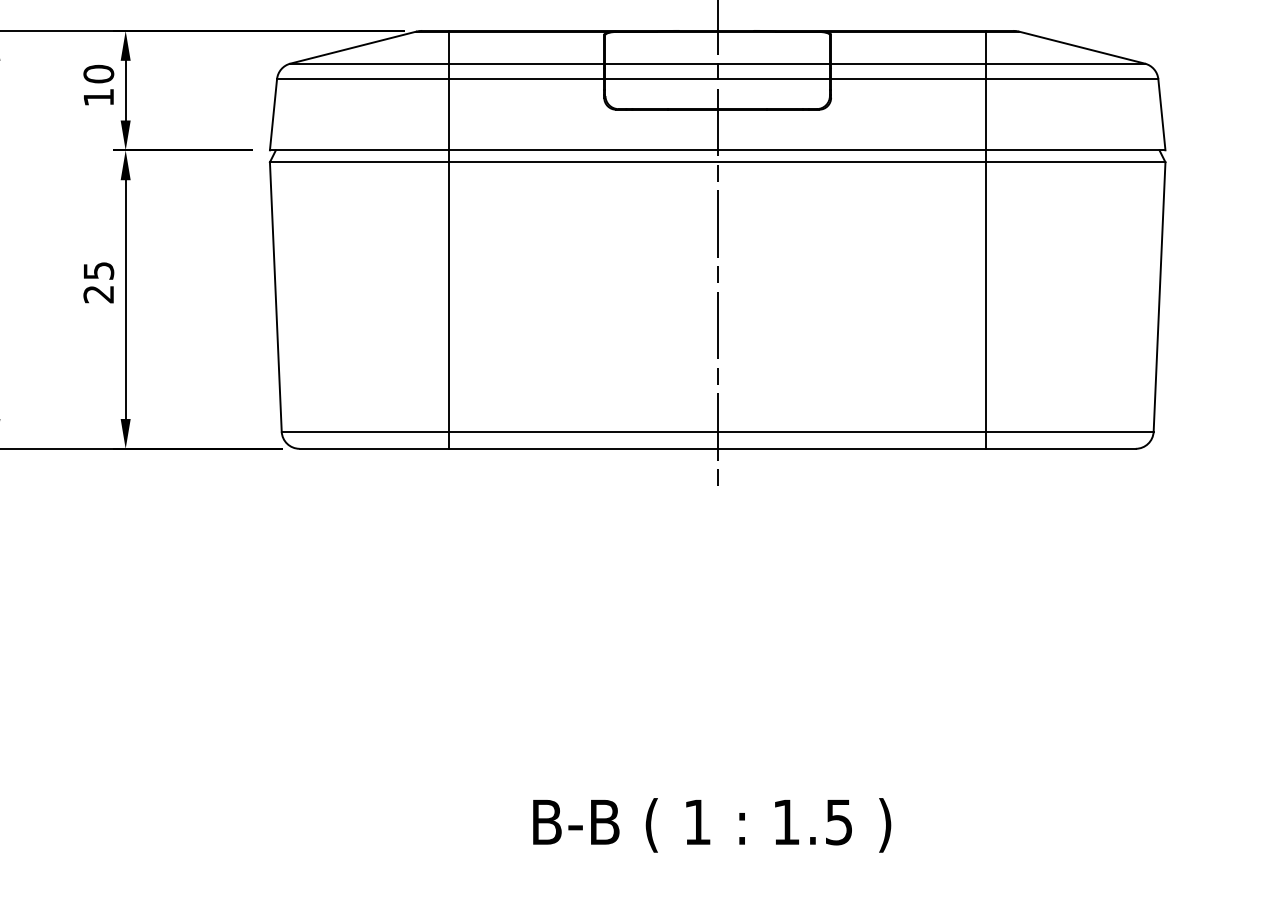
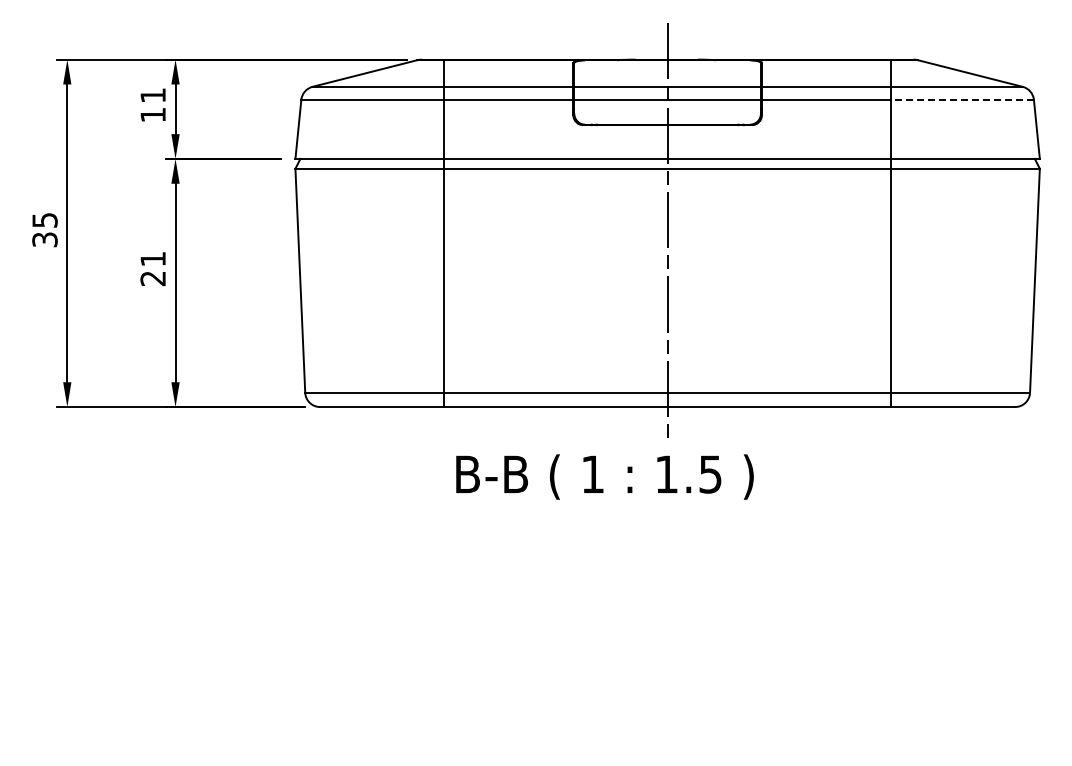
text: (97, 74) -> (152, 95), 10 -> 11
line: (1071, 78) -> (961, 99), solid -> dashed
text: (97, 271) -> (152, 259), 25 -> 21
text: (711, 824) -> (604, 476), moved

